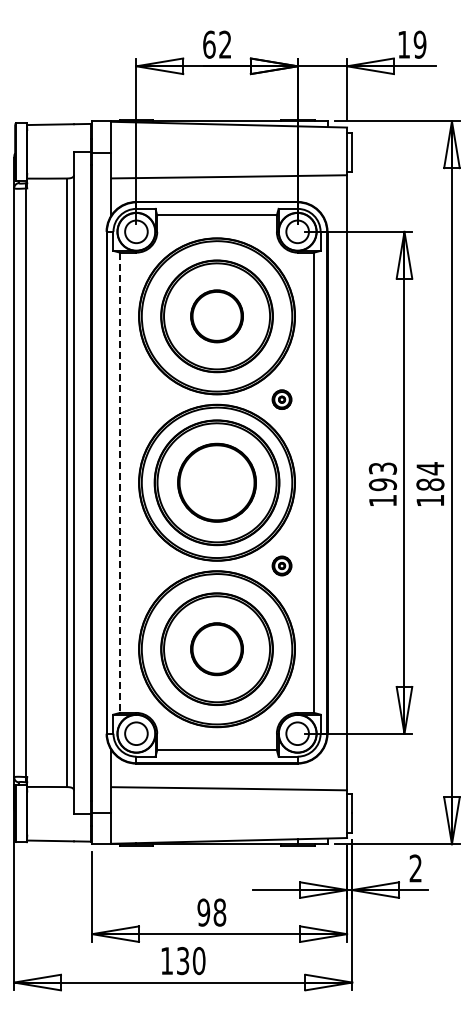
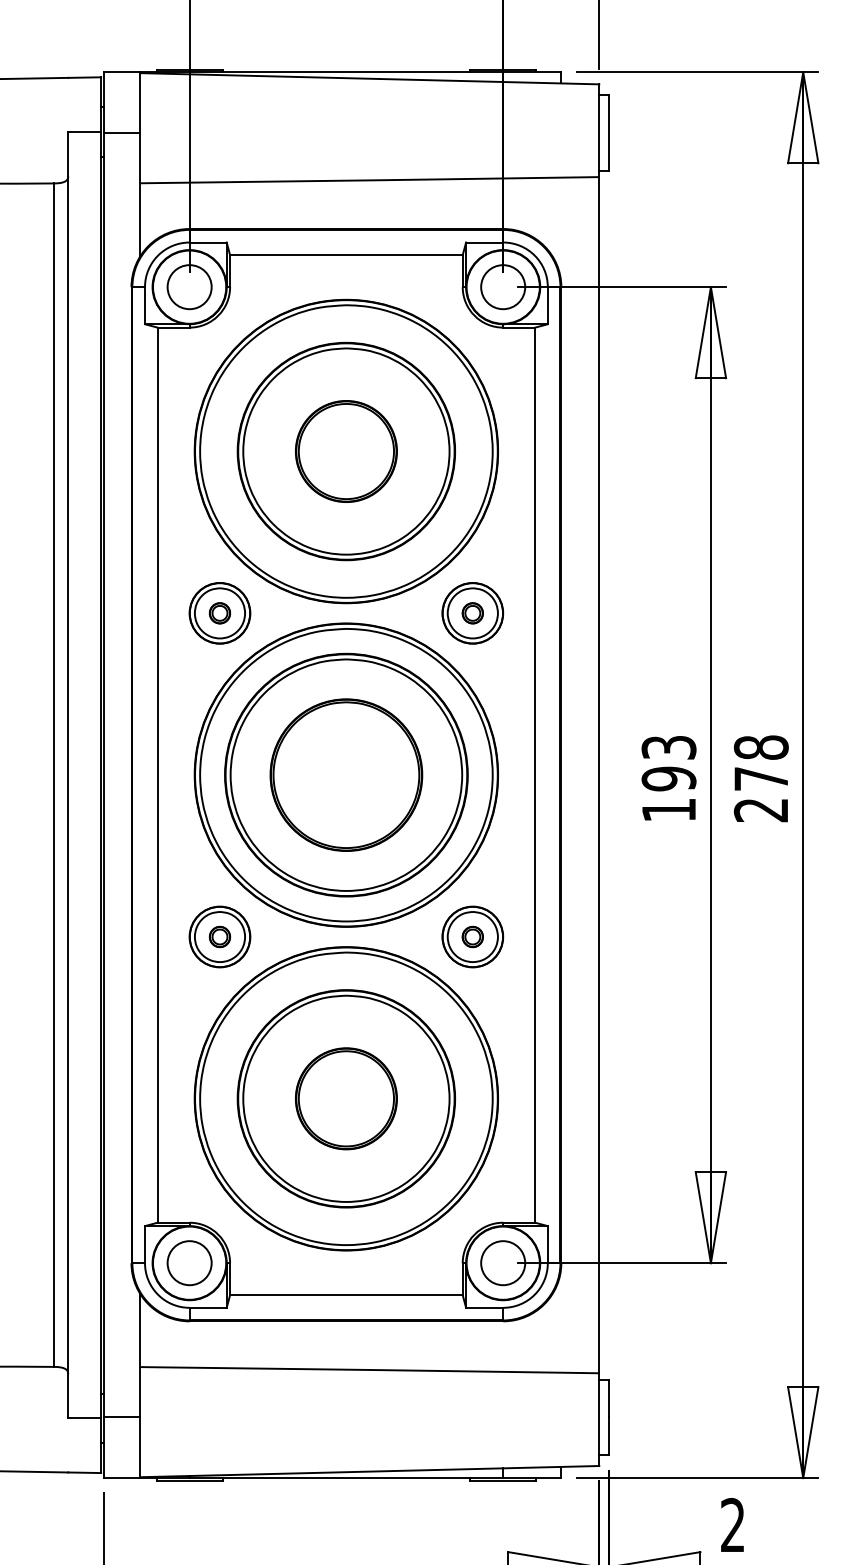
part: (151, 399) -> (218, 613), added
part: (281, 399) -> (471, 613), size x1.67
line: (119, 483) -> (156, 776), dashed -> solid
text: (430, 484) -> (761, 778), 184 -> 278
part: (151, 565) -> (218, 936), added
part: (281, 565) -> (471, 936), size x1.67

